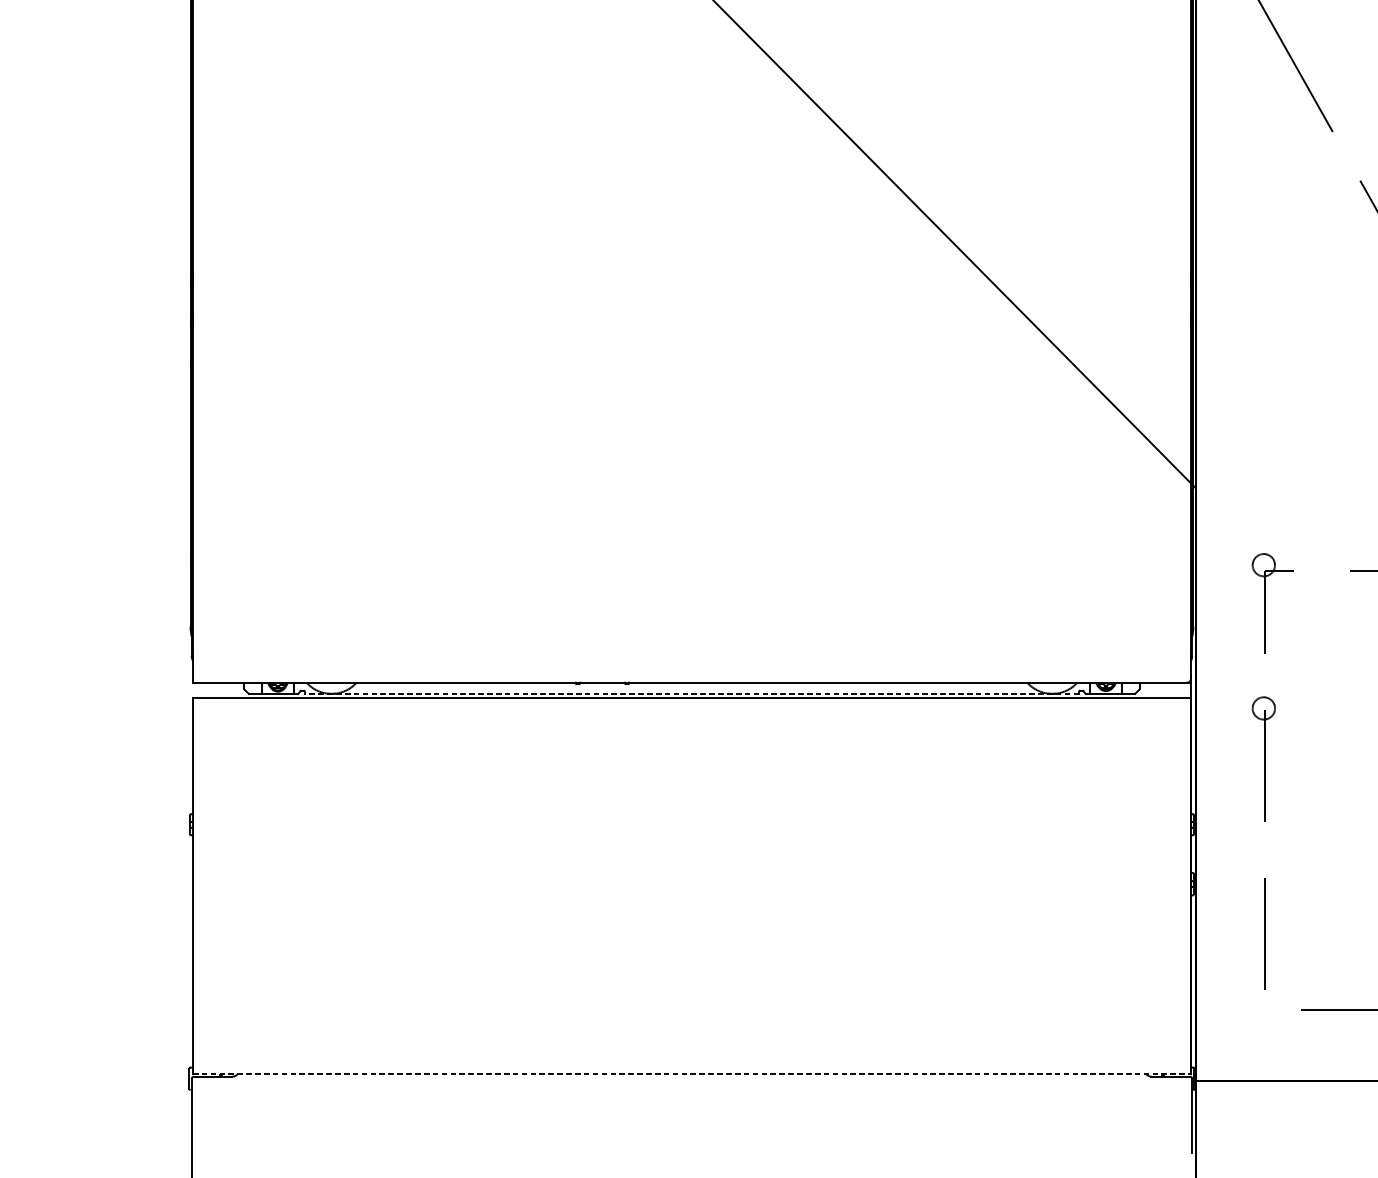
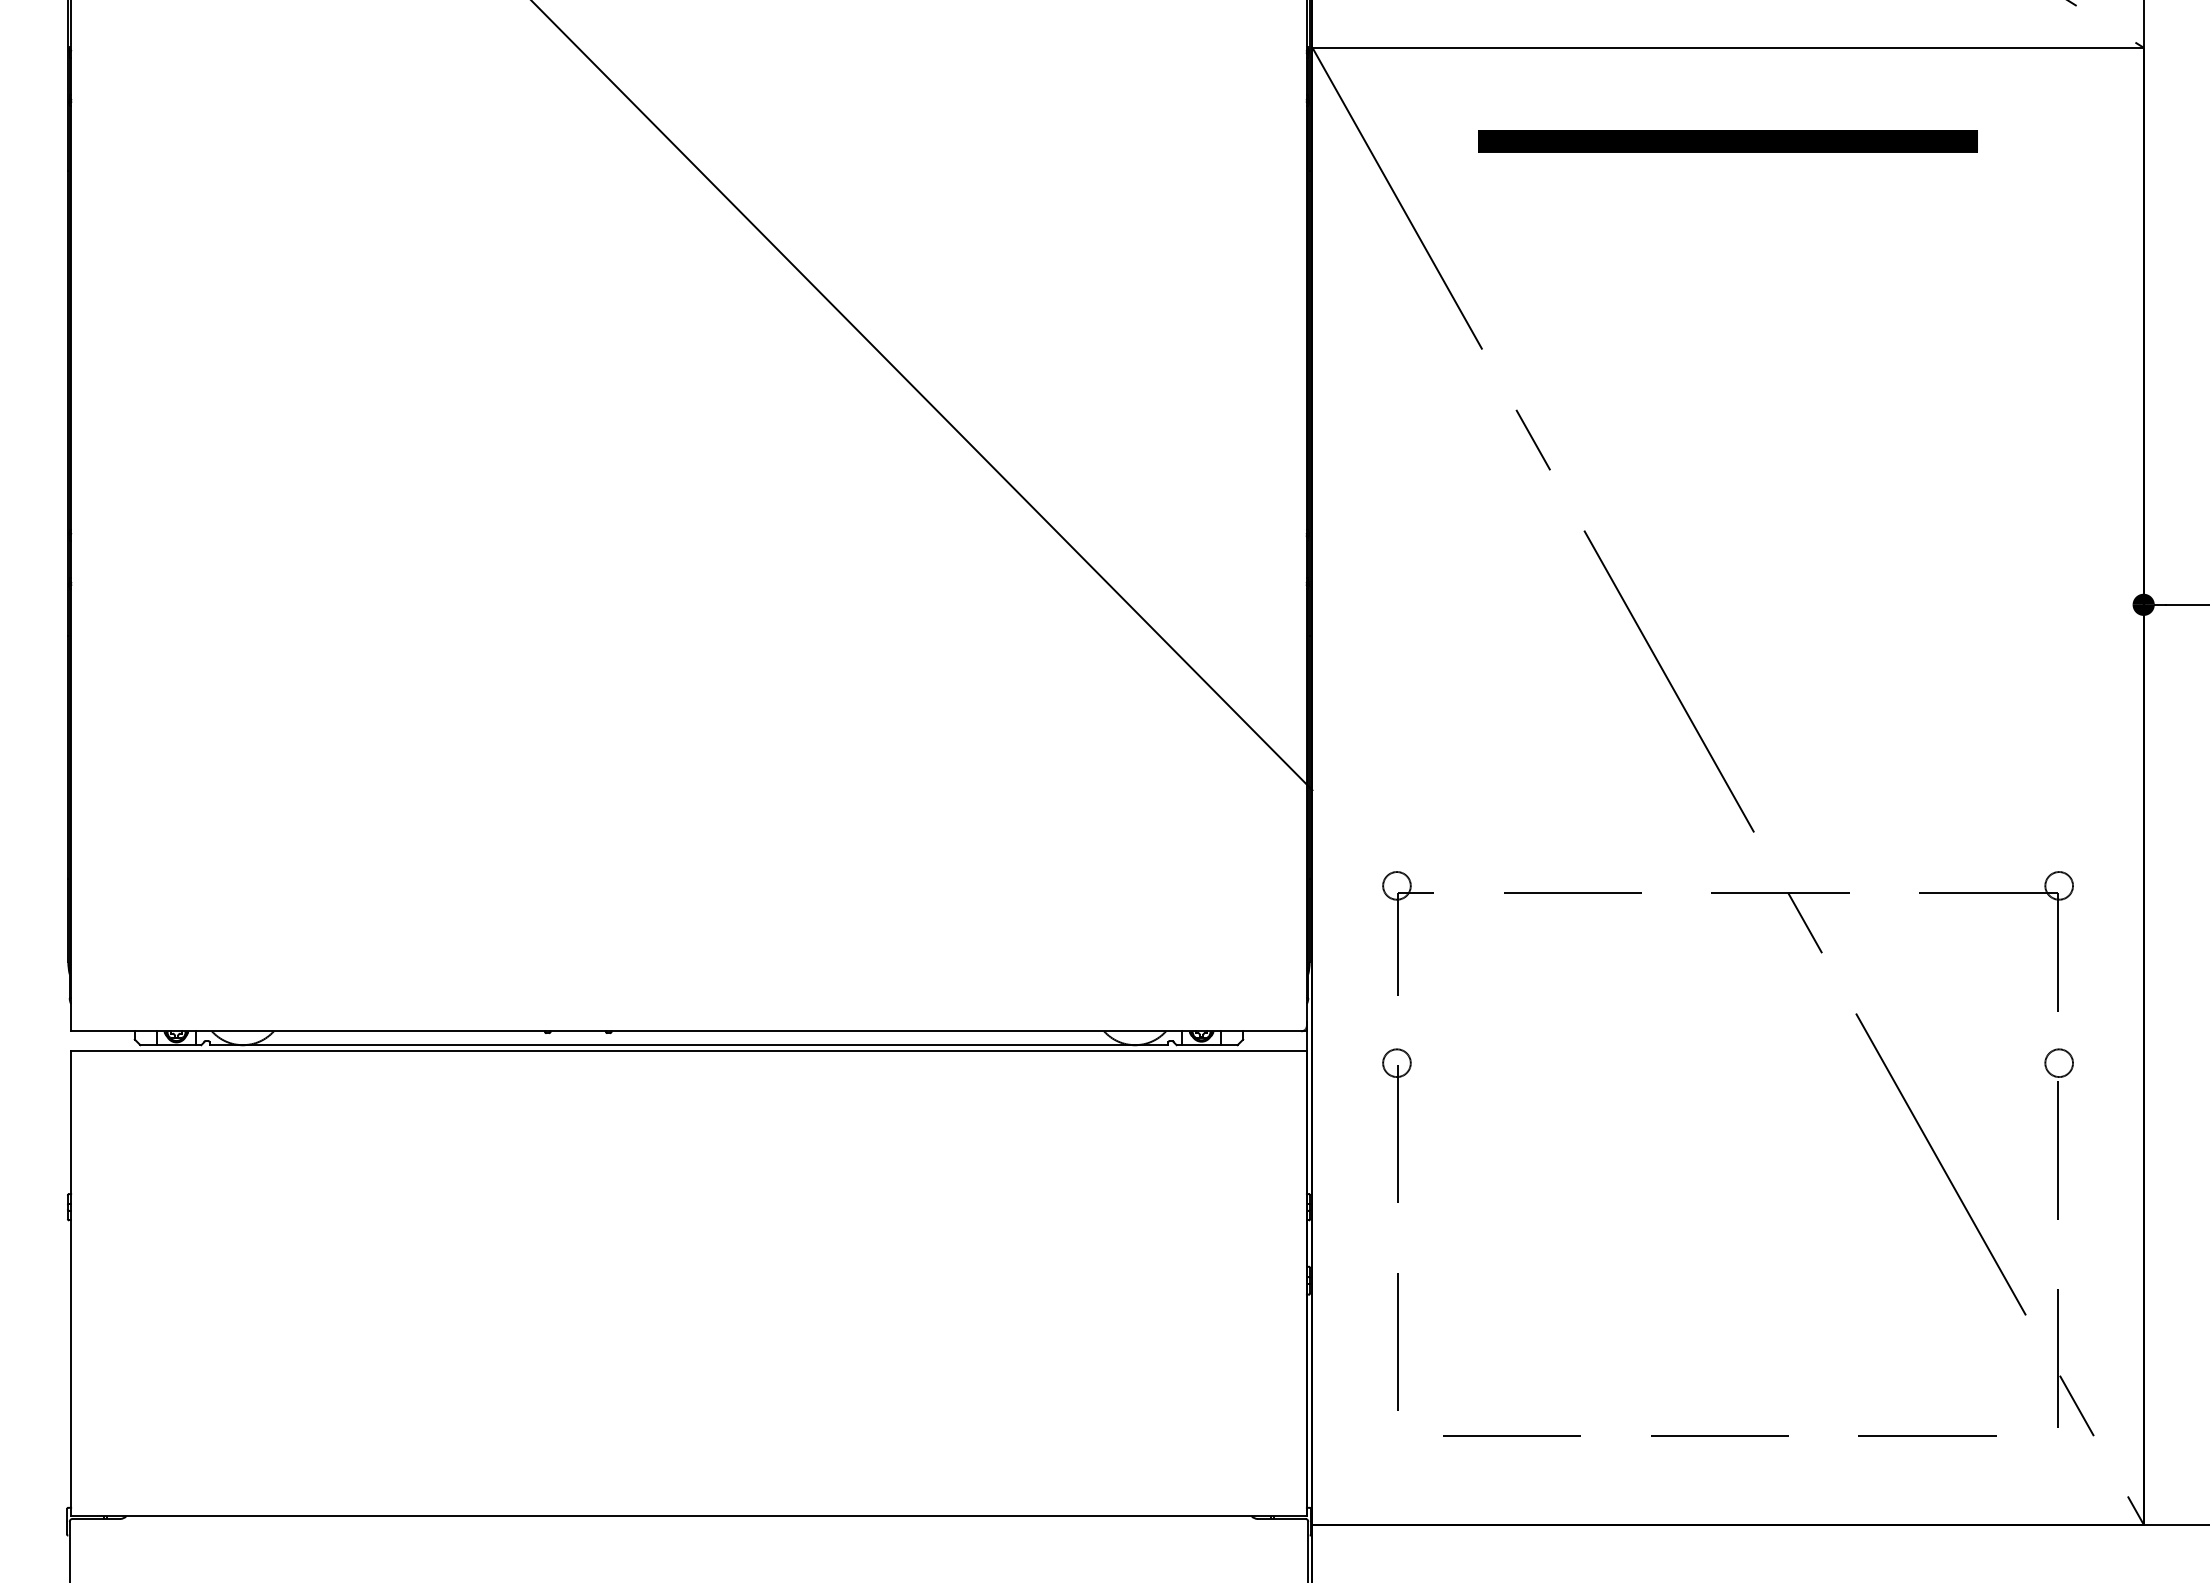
line: (691, 694) -> (688, 1045), dashed -> solid
line: (692, 1074) -> (689, 1516), dashed -> solid

